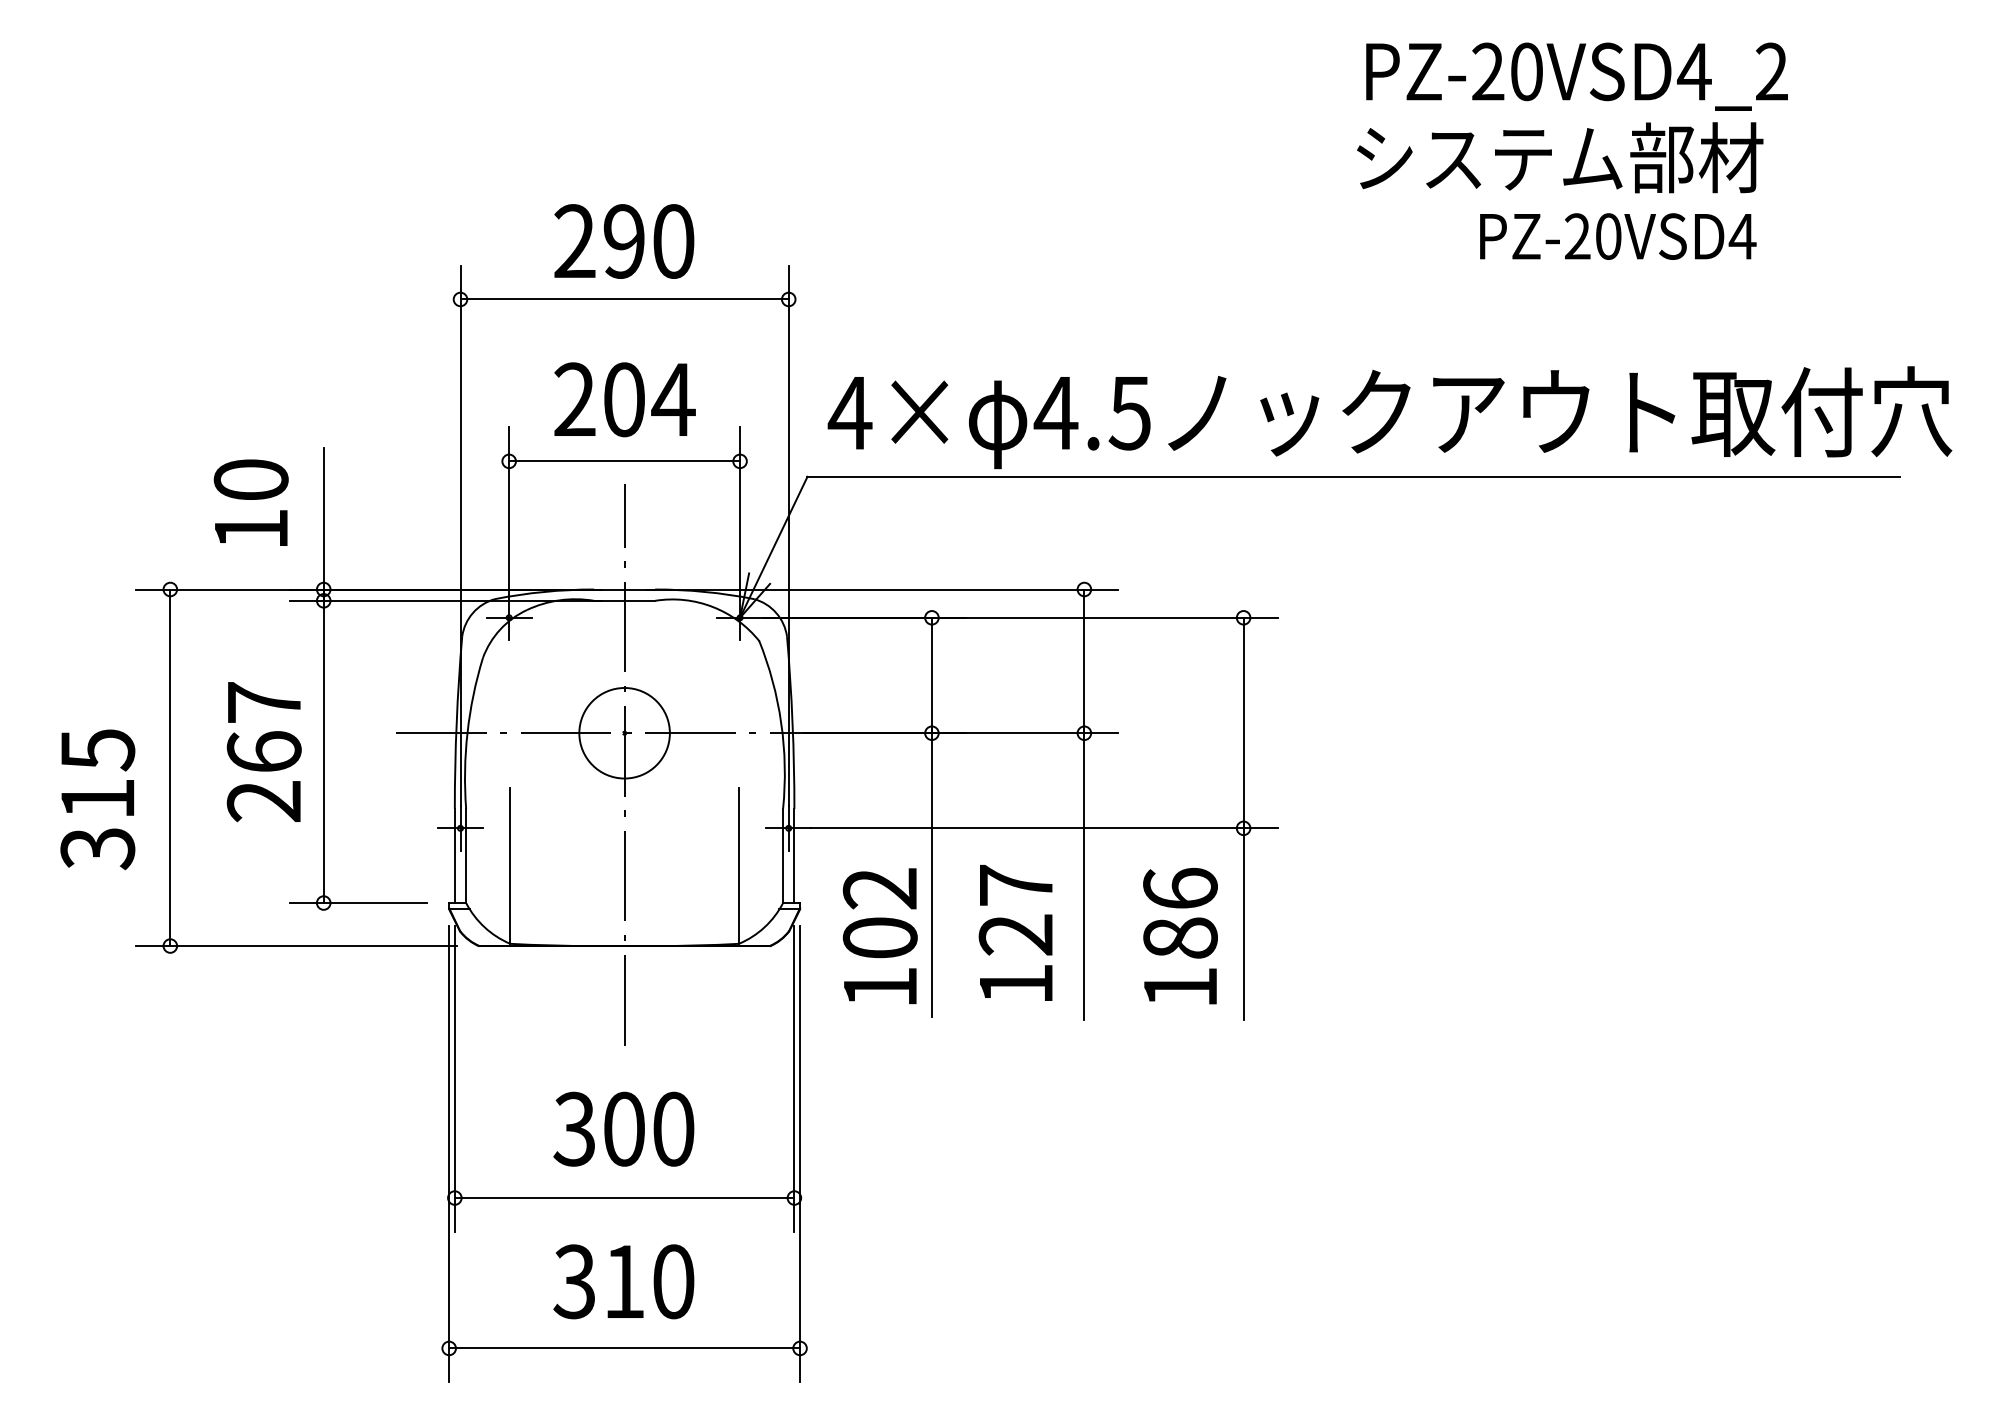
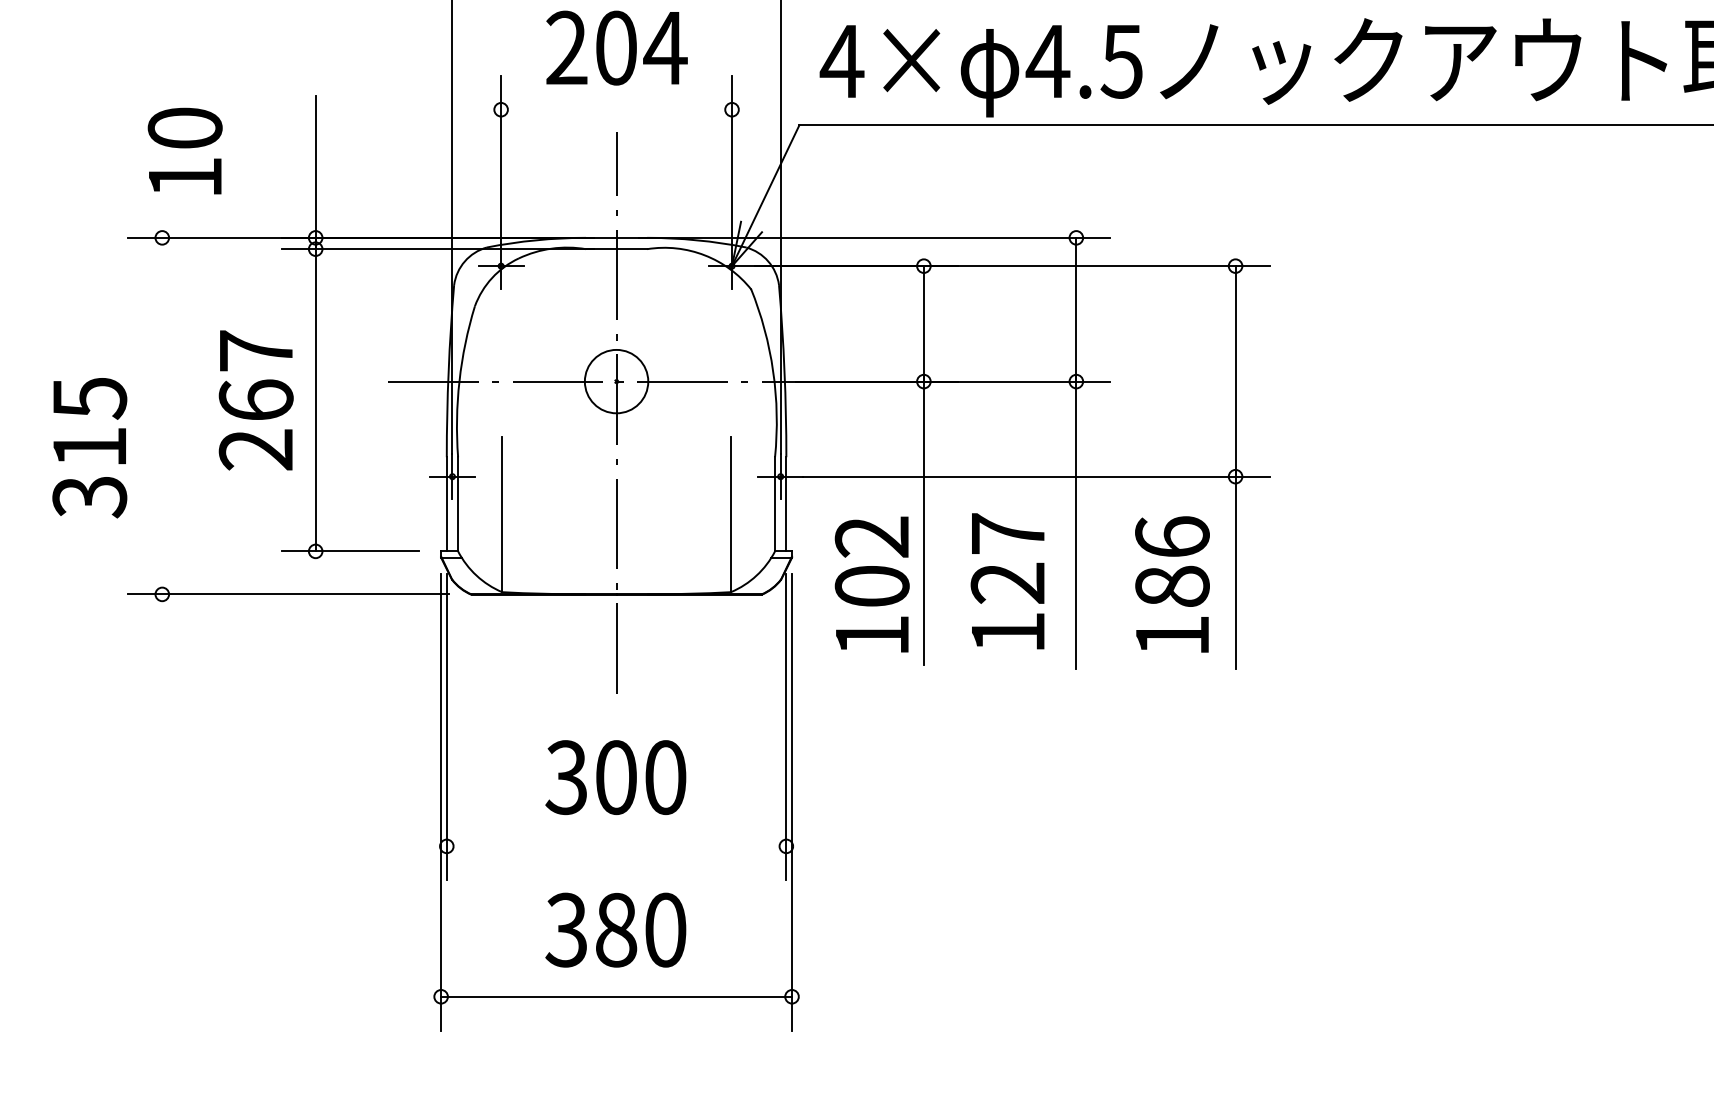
line: (624, 461) -> (616, 109), removed
text: (250, 502) -> (184, 150), moved
circle: (624, 732) -> (616, 380), size x0.7
line: (170, 767) -> (162, 415), removed
line: (624, 1198) -> (616, 846), removed
text: (624, 1281) -> (616, 929), 310 -> 380

